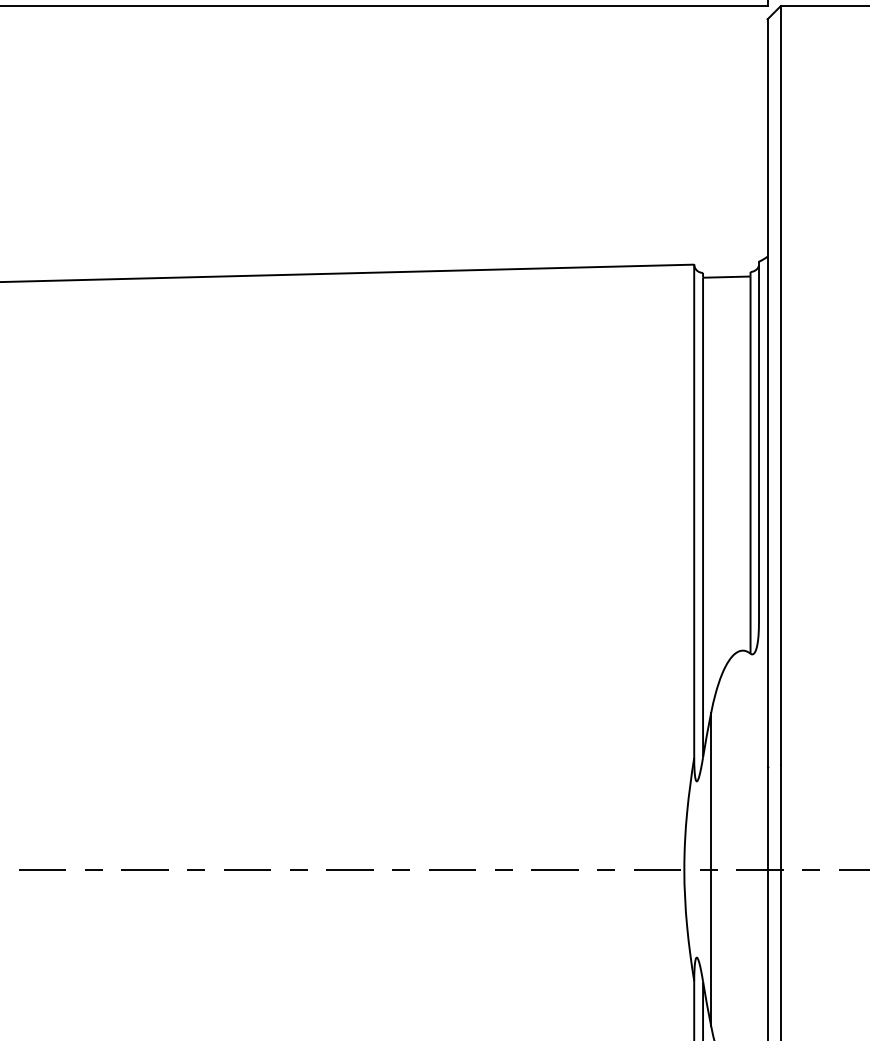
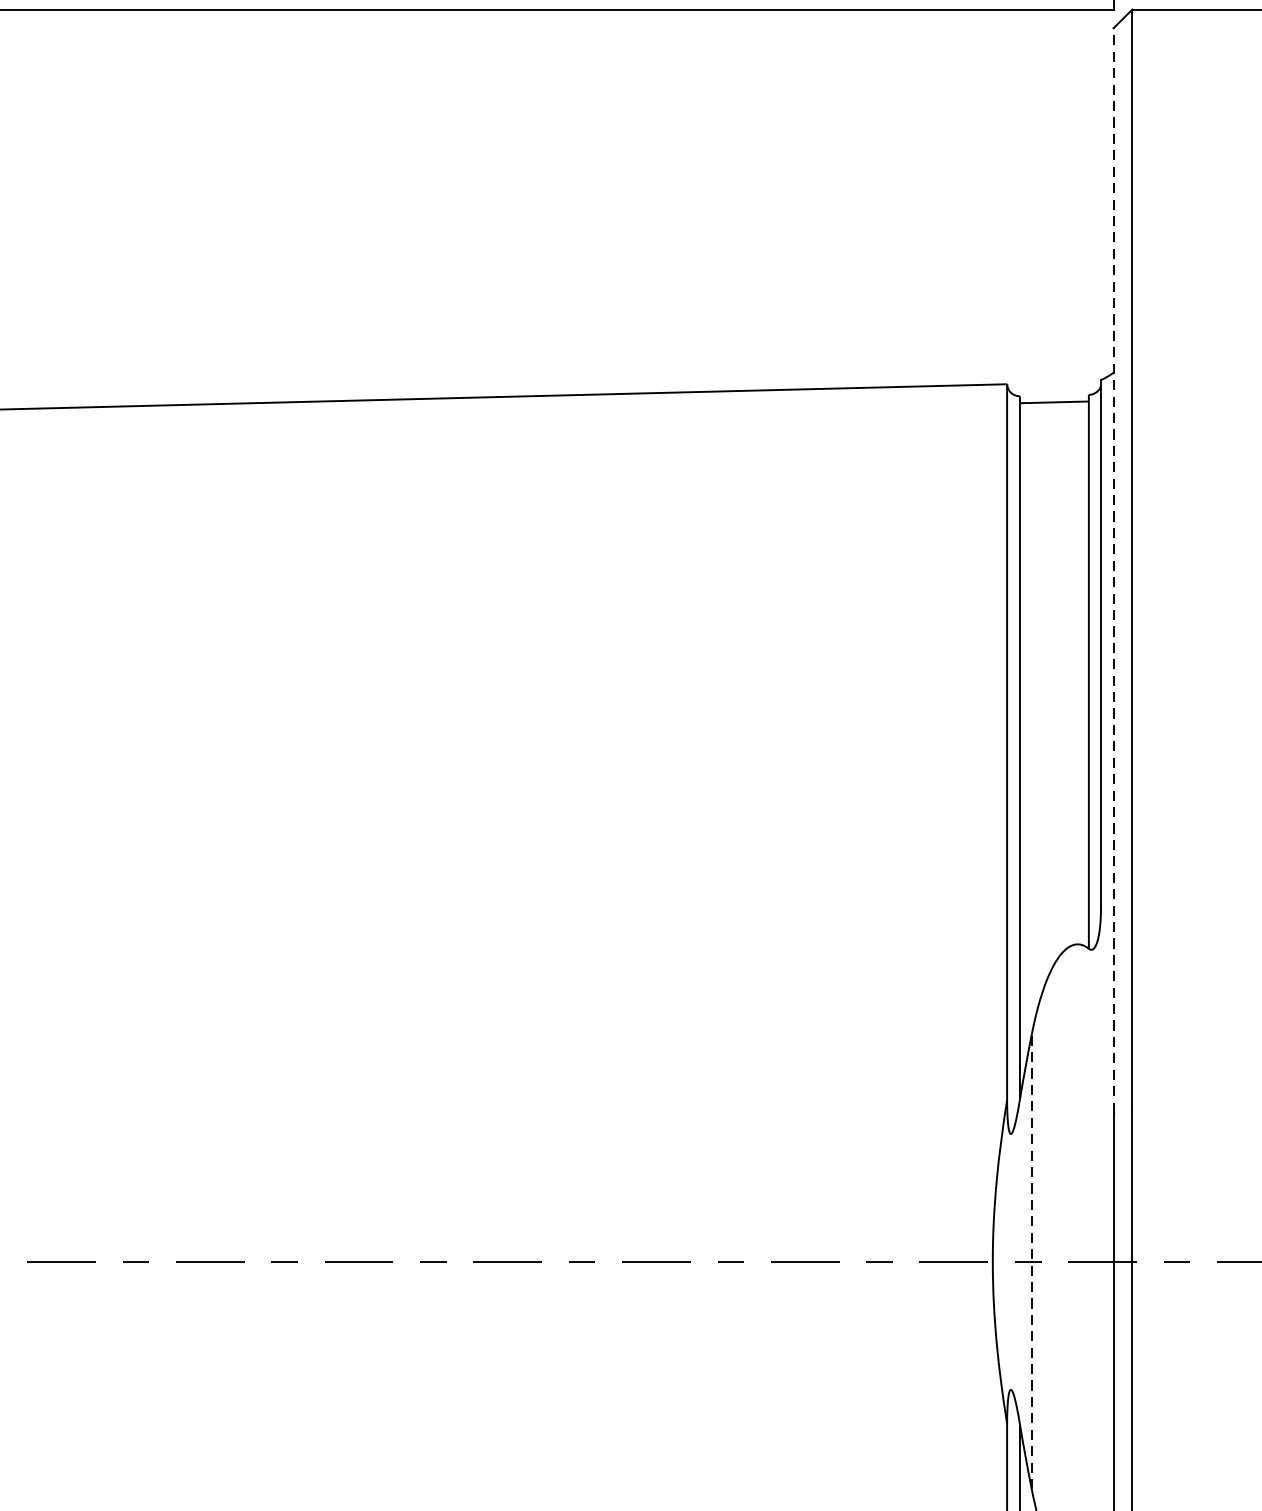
line: (767, 393) -> (1113, 571), solid -> dashed
line: (711, 869) -> (1032, 1261), solid -> dashed

